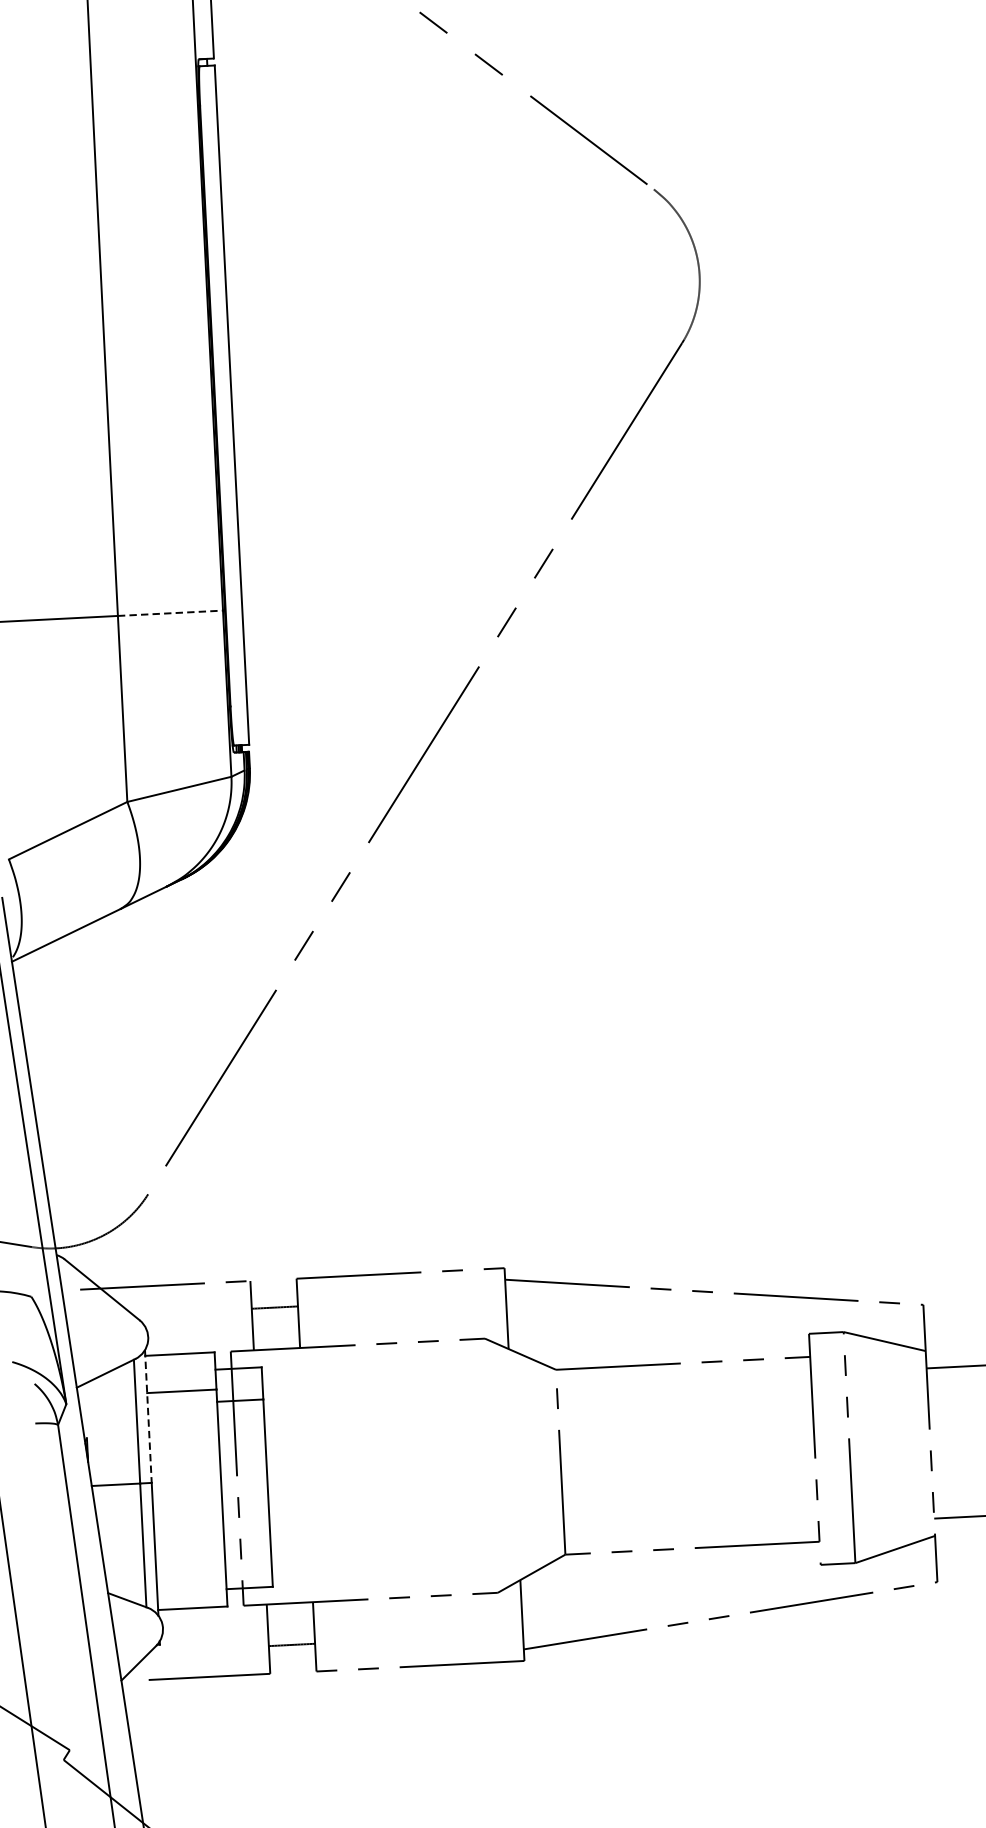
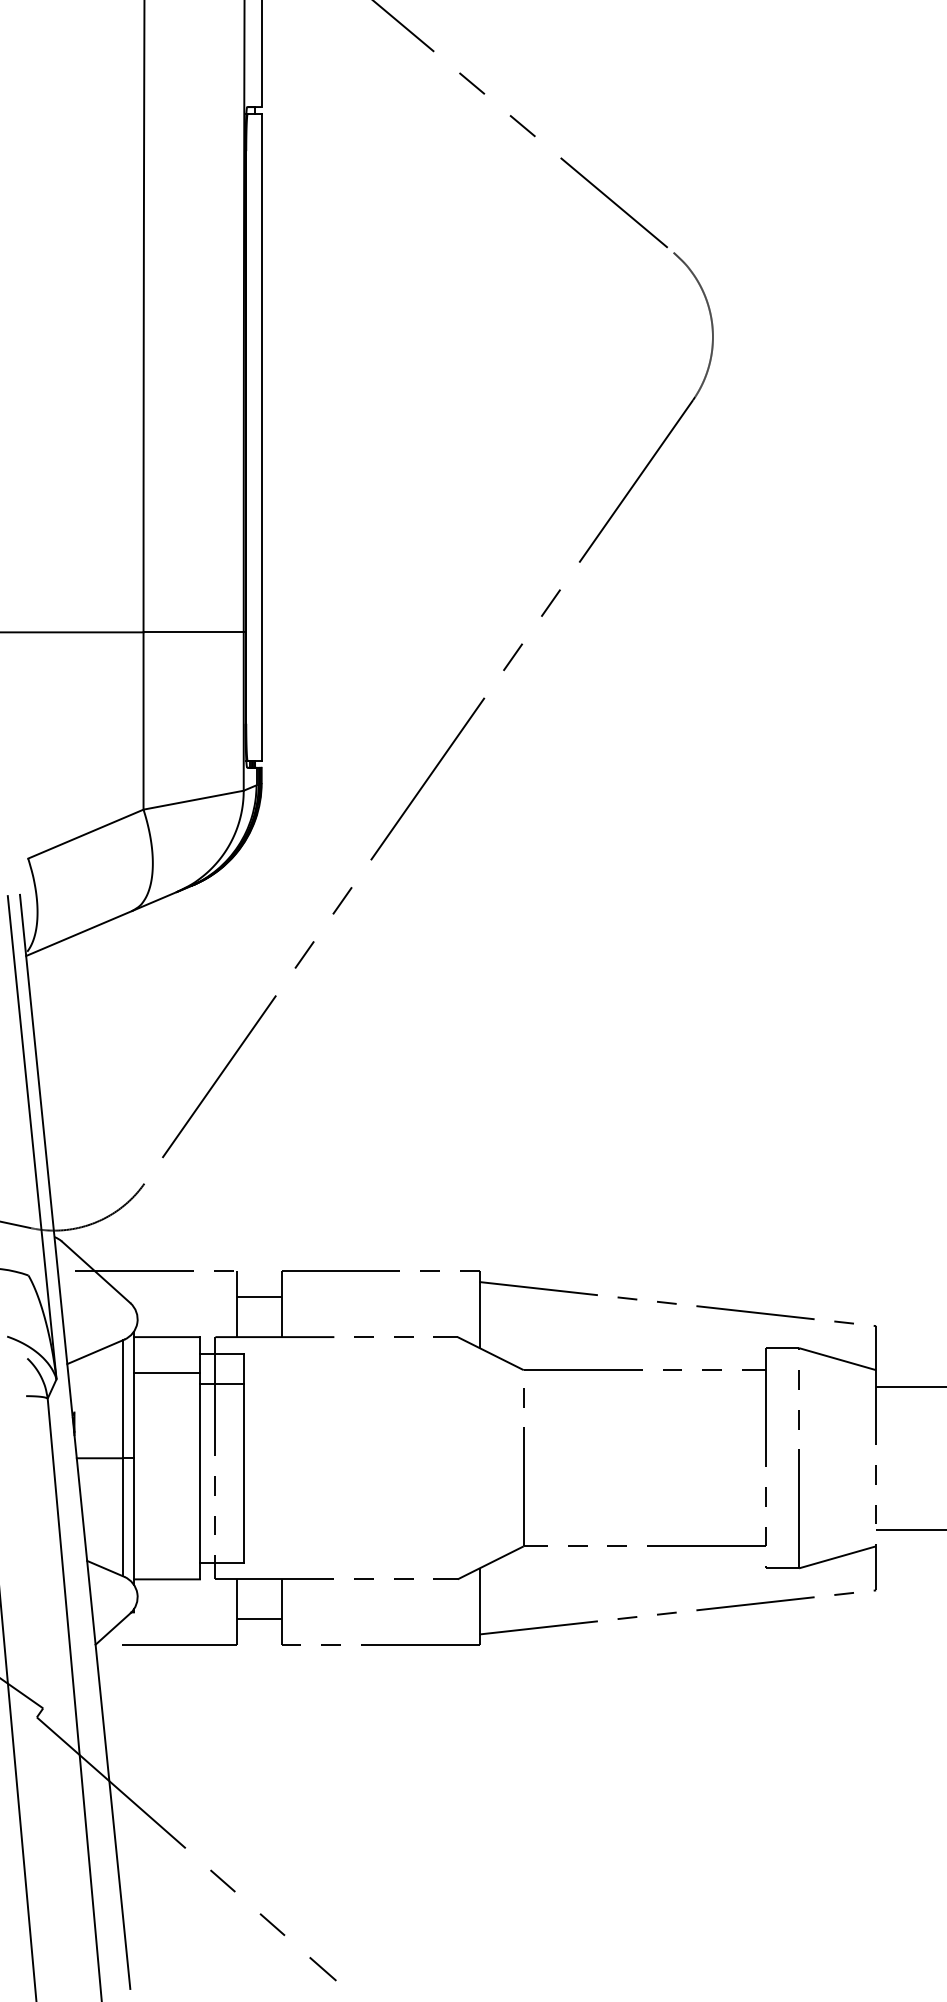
line: (171, 613) -> (194, 632), dashed -> solid
line: (147, 1417) -> (133, 1395), dashed -> solid

